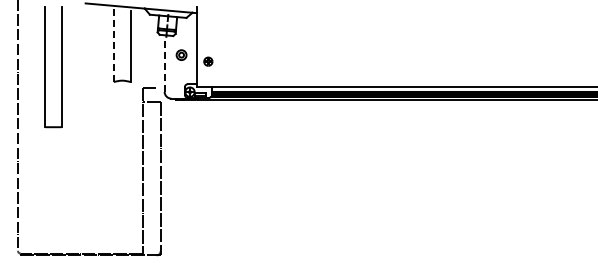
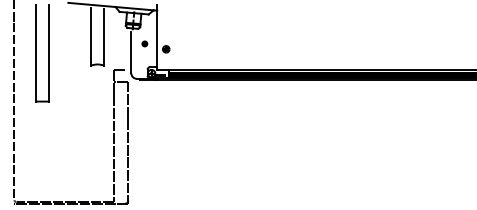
line: (113, 46) -> (90, 37), dashed -> solid
part: (181, 54) -> (144, 43), size x0.62
line: (164, 66) -> (131, 53), dashed -> solid

